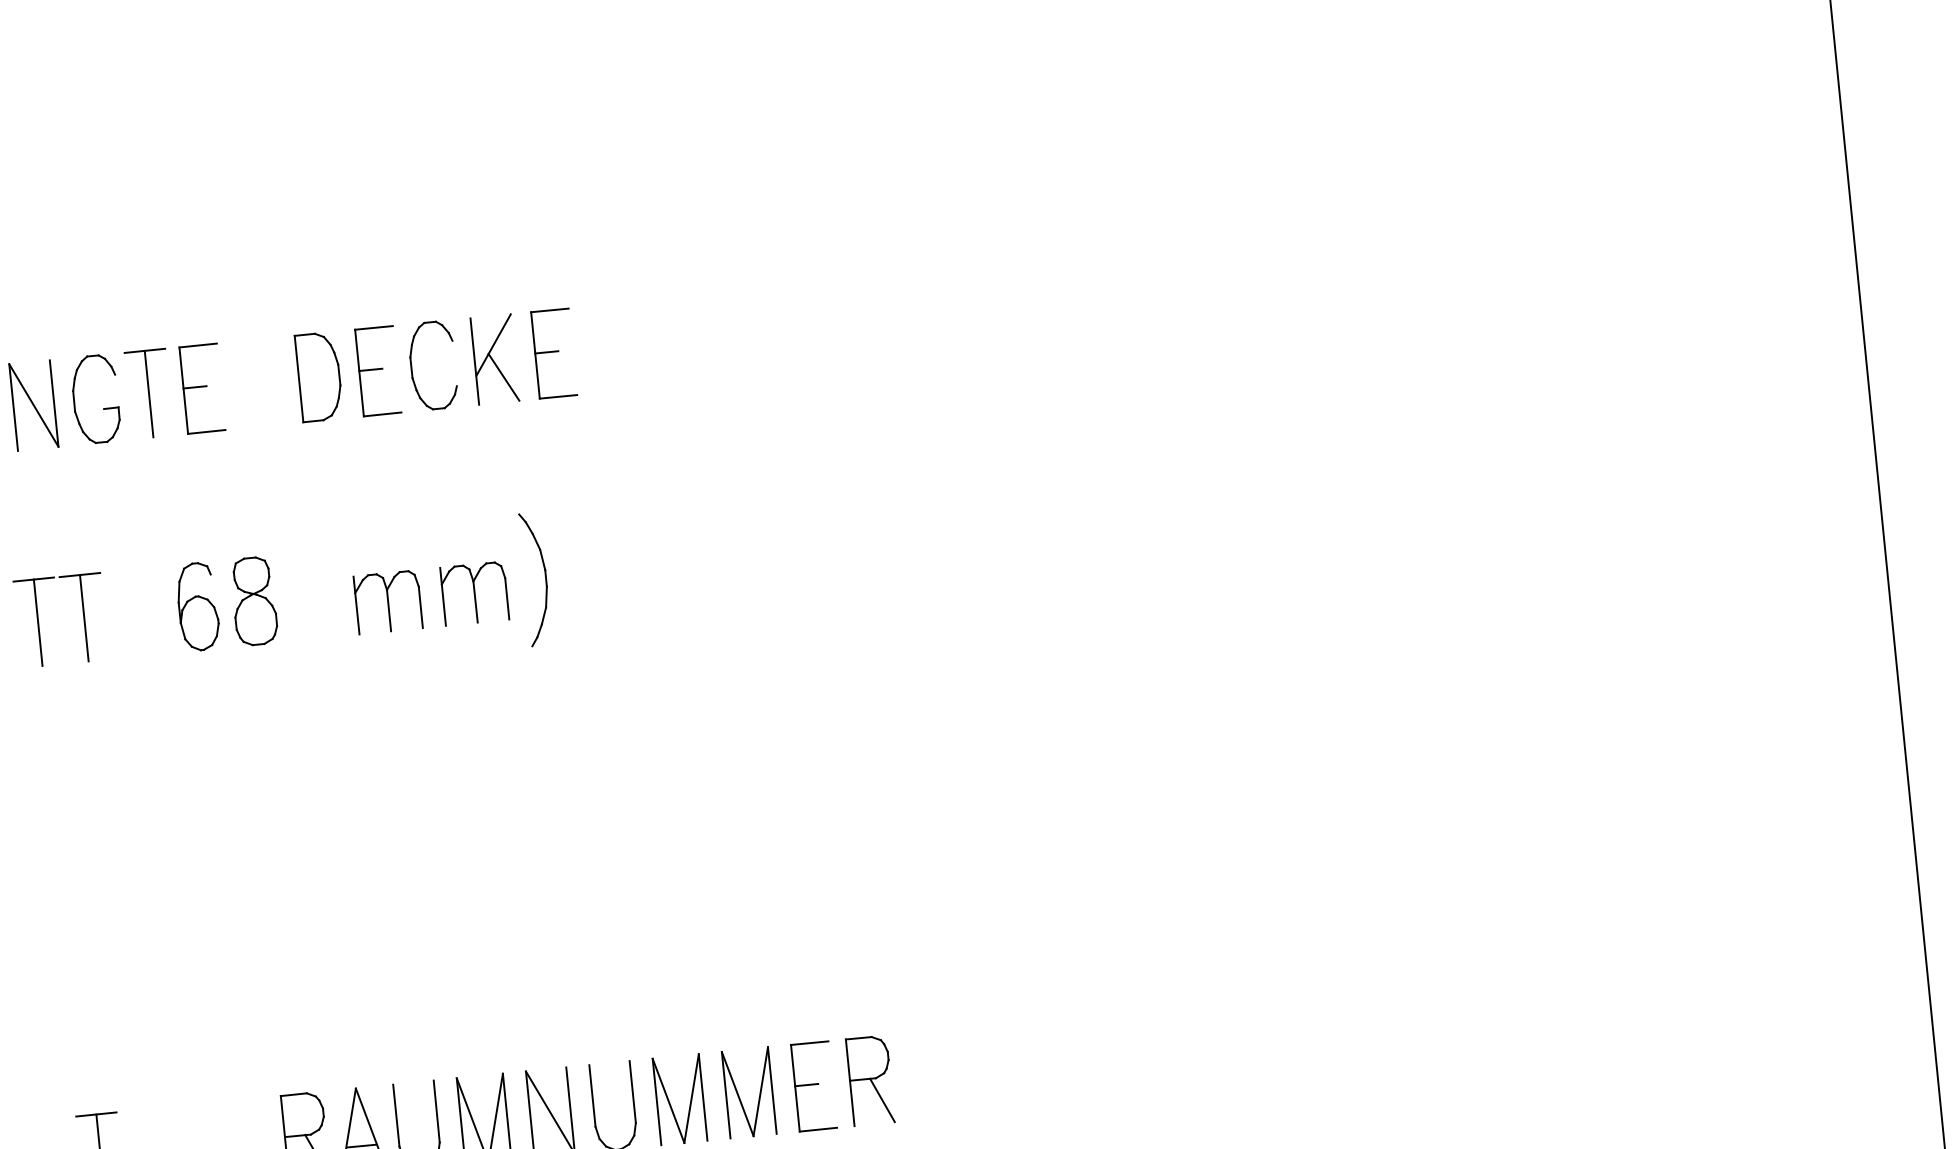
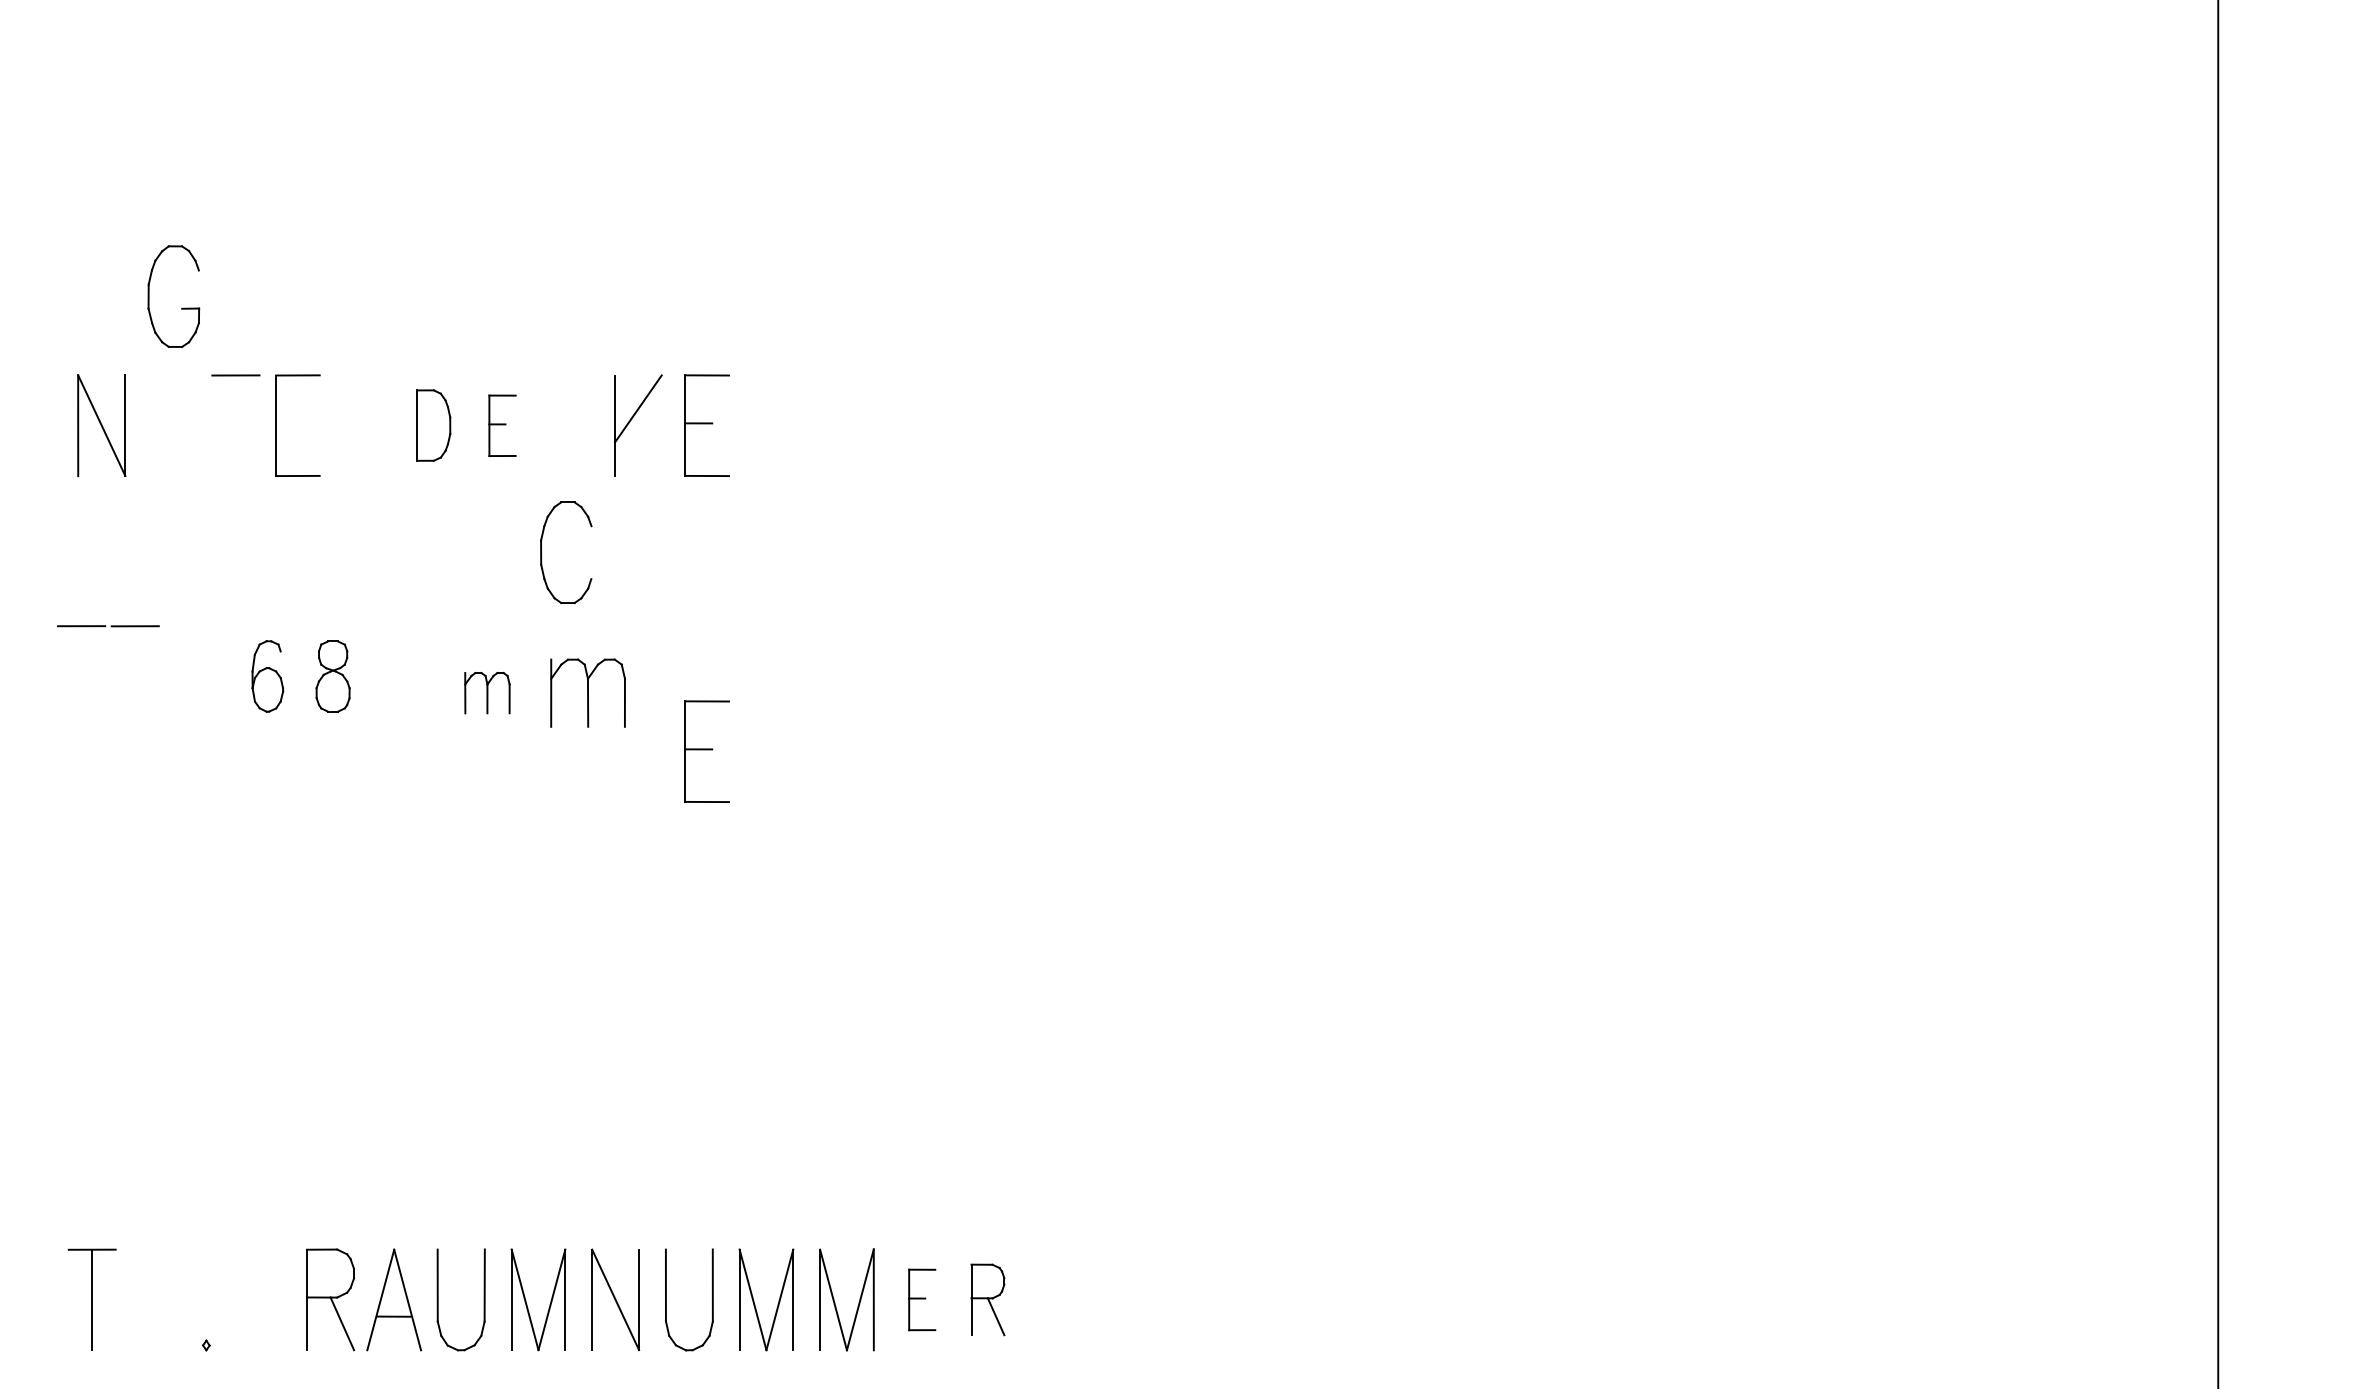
part: (378, 371) -> (502, 425), size x0.6
part: (413, 371) -> (542, 557), moved
part: (318, 376) -> (433, 425), size x0.7
line: (503, 376) -> (646, 446), removed
line: (195, 387) -> (289, 423), removed
line: (148, 393) -> (235, 425), removed
part: (103, 408) -> (181, 307), moved
part: (545, 578) -> (671, 683), removed
part: (253, 601) -> (332, 676), size x0.7
part: (388, 601) -> (487, 692), size x0.6
part: (197, 606) -> (267, 676), size x0.7
line: (84, 618) -> (135, 676), removed
line: (37, 622) -> (81, 676), removed
part: (581, 633) -> (706, 751), added
part: (869, 1080) -> (987, 1299), size x0.7
part: (813, 1086) -> (921, 1299), size x0.6

